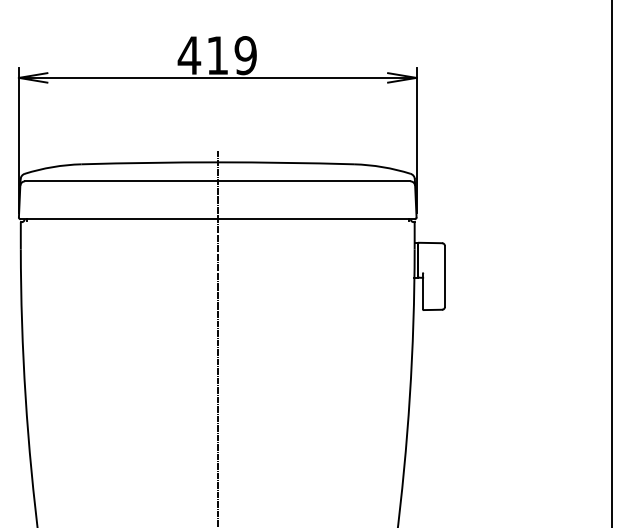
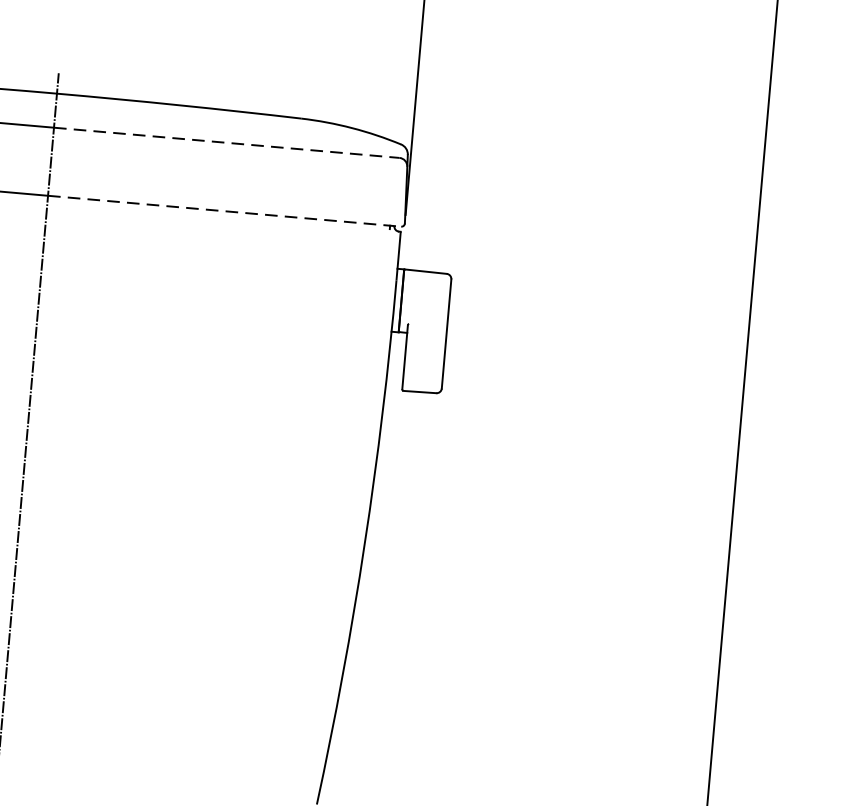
line: (314, 181) -> (227, 143), solid -> dashed
line: (316, 219) -> (225, 211), solid -> dashed

